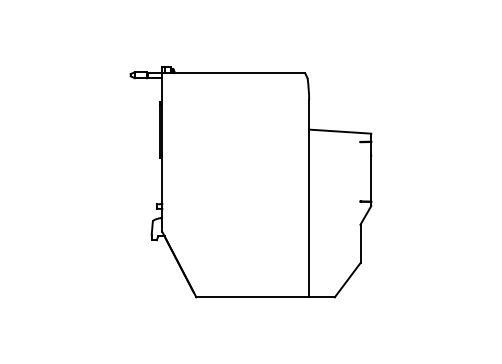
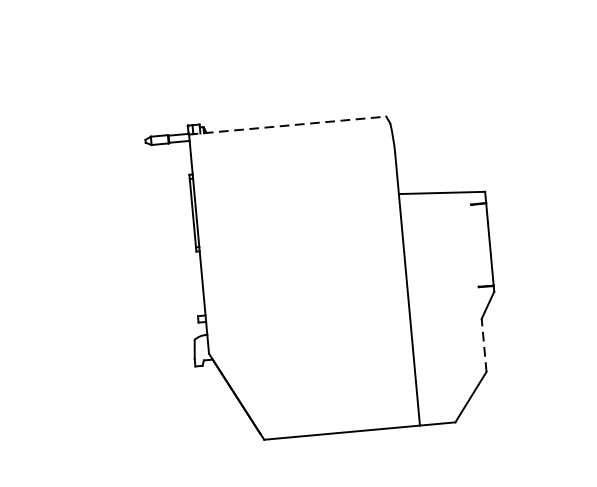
line: (233, 73) -> (287, 126), solid -> dashed
line: (360, 243) -> (484, 344), solid -> dashed

